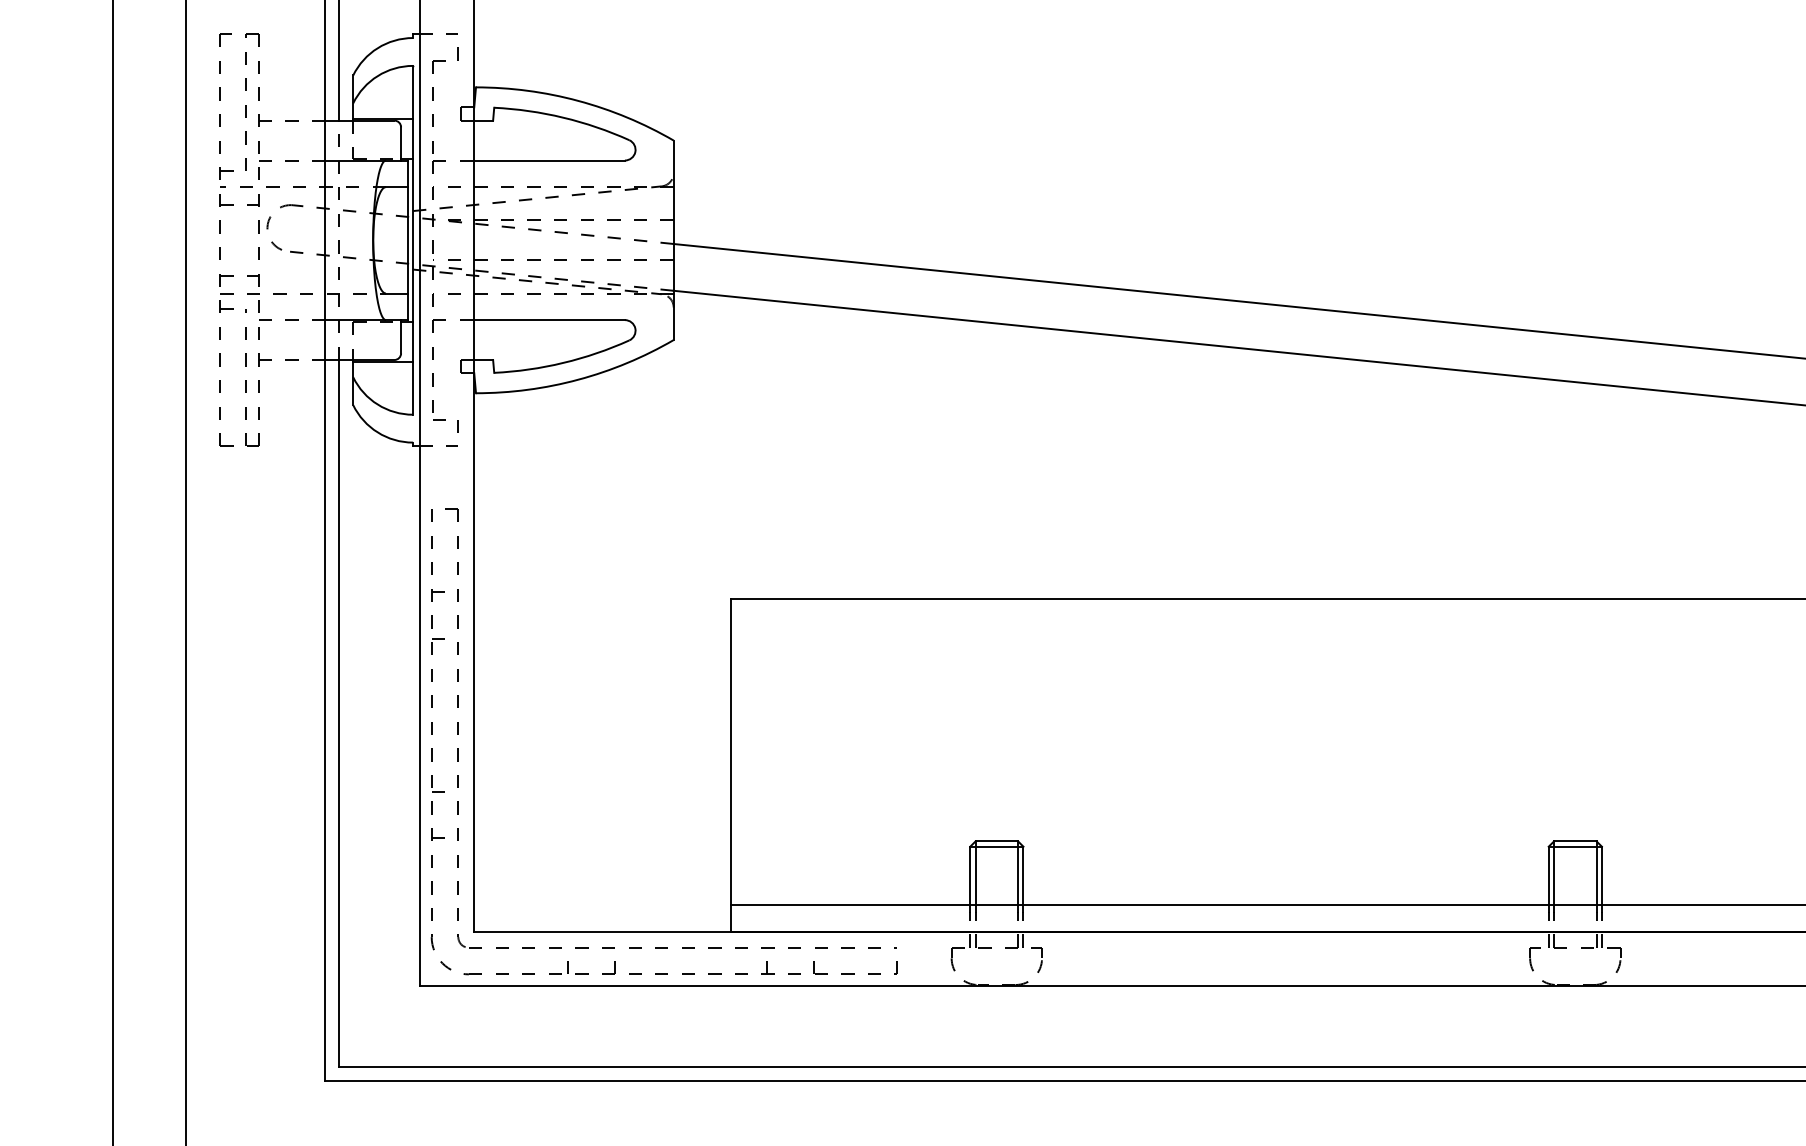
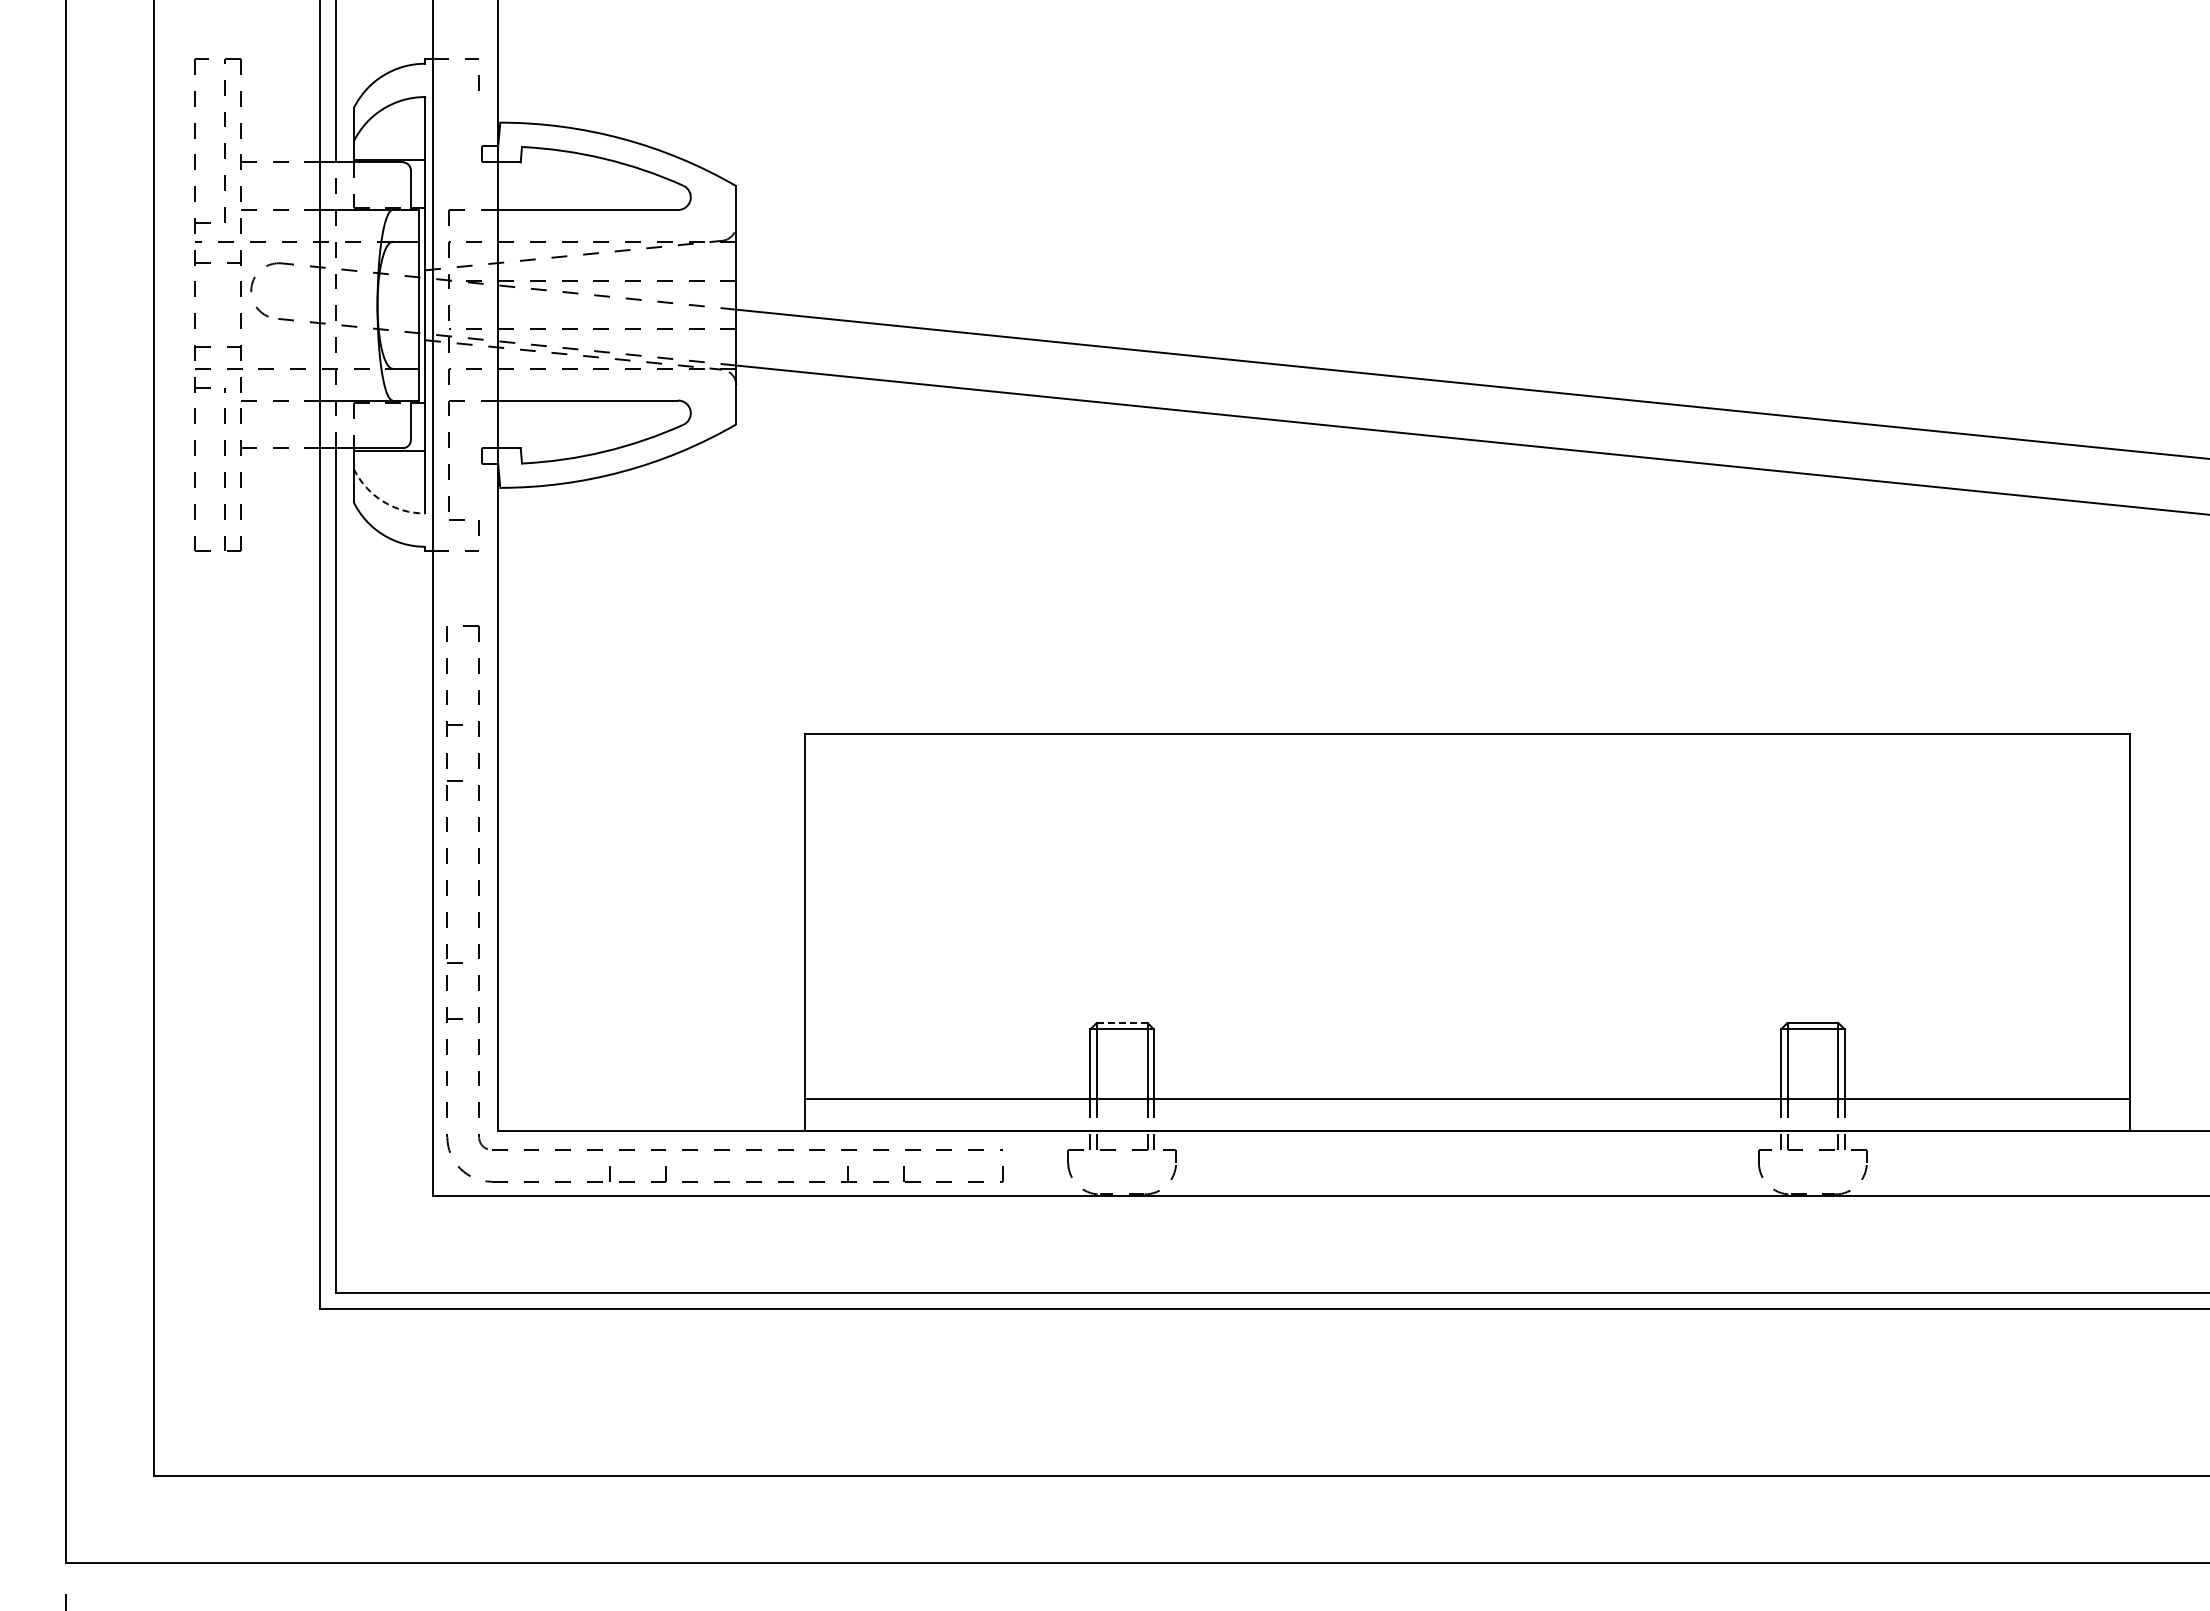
part: (433, 100) -> (449, 138), removed
arc: (377, 404) -> (382, 501), solid -> dashed
line: (997, 841) -> (1122, 1022), solid -> dashed

